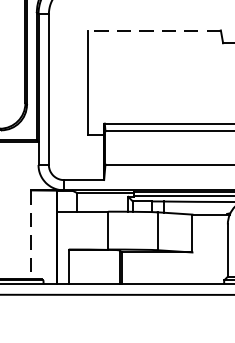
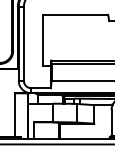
line: (154, 29) -> (75, 14), dashed -> solid
line: (31, 235) -> (15, 115), dashed -> solid

